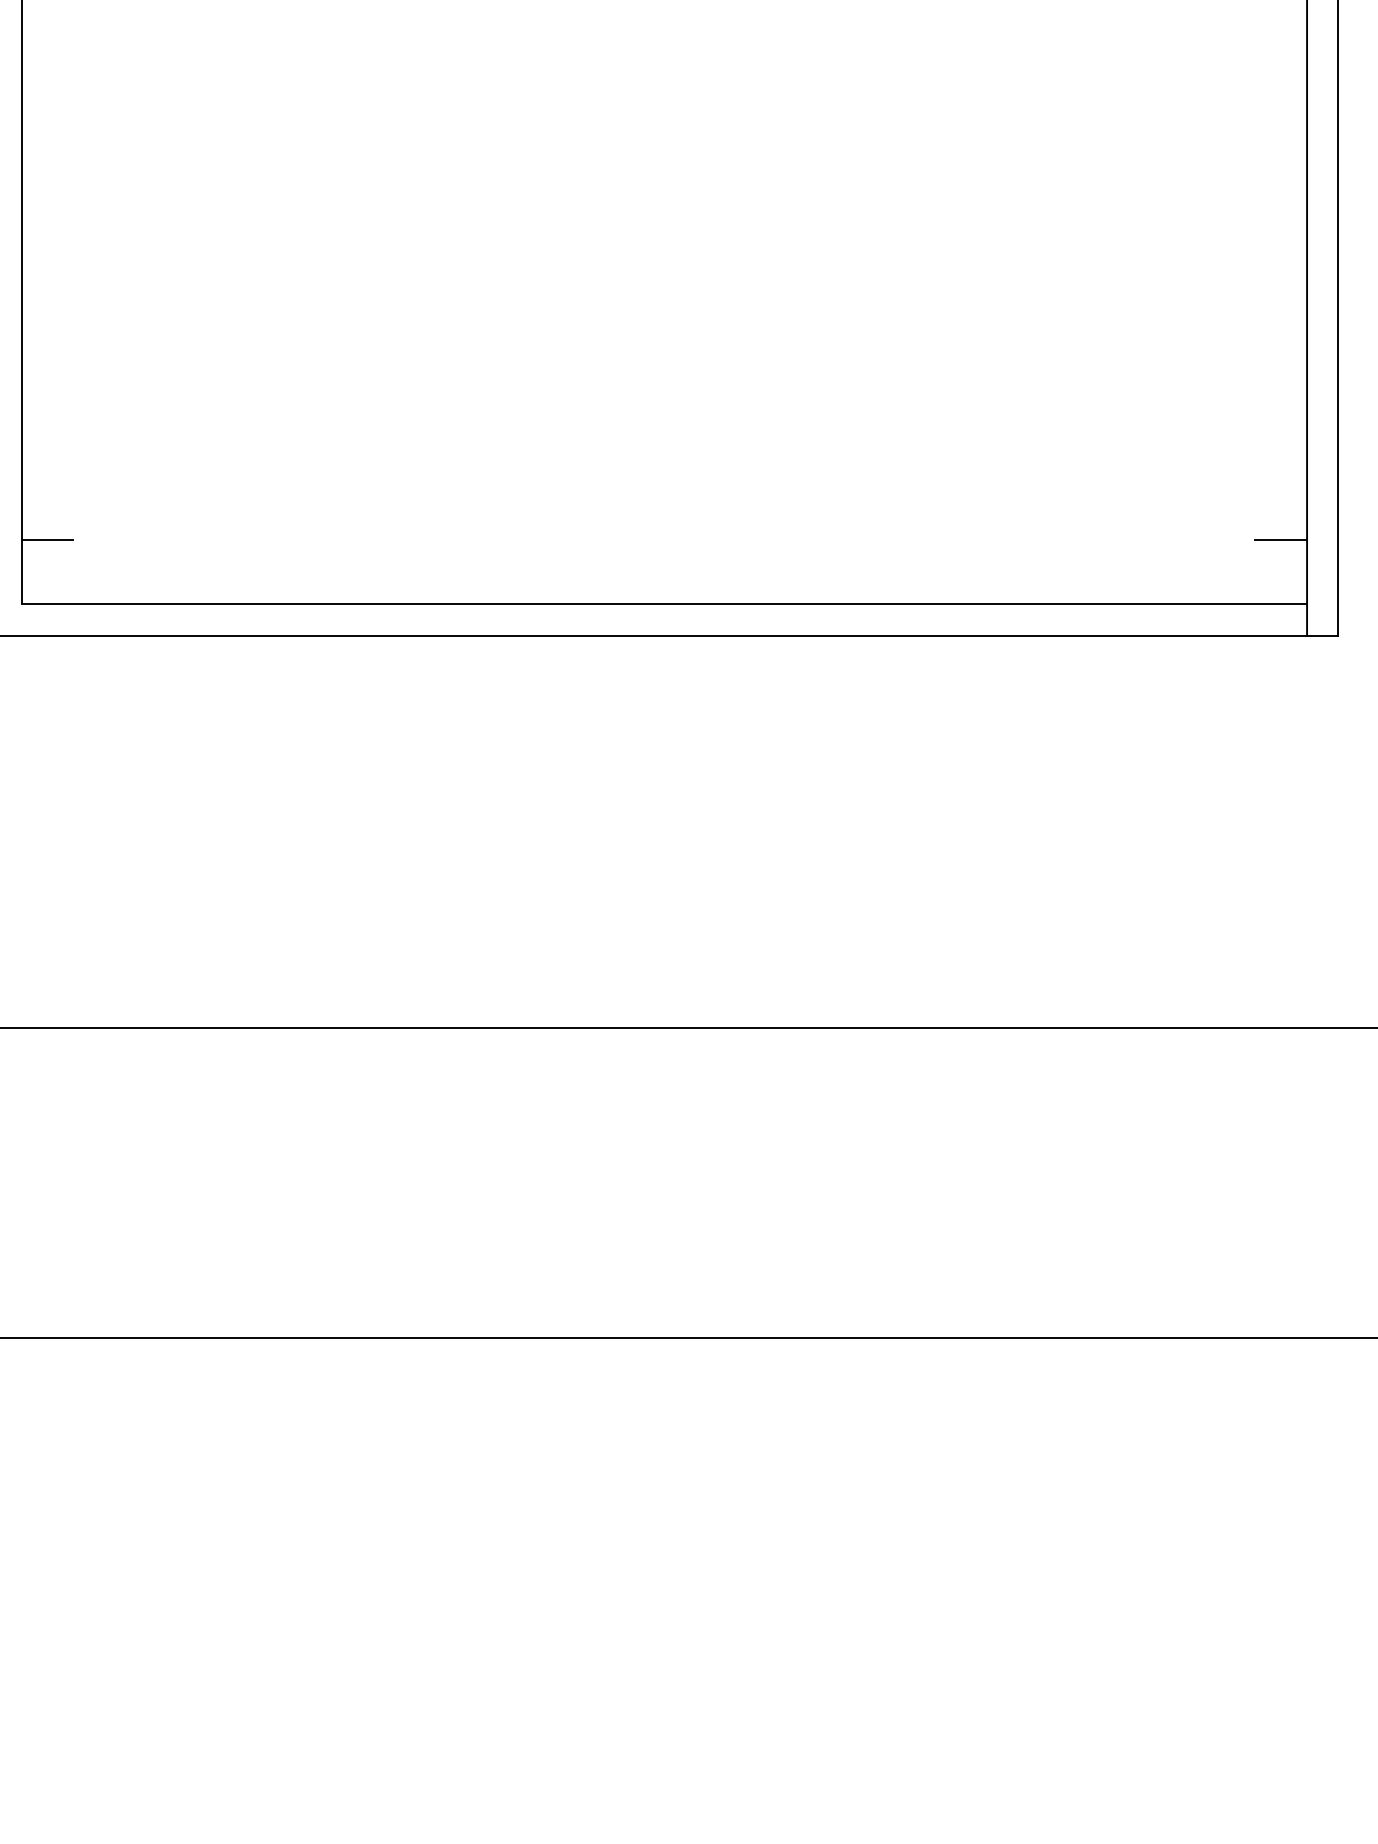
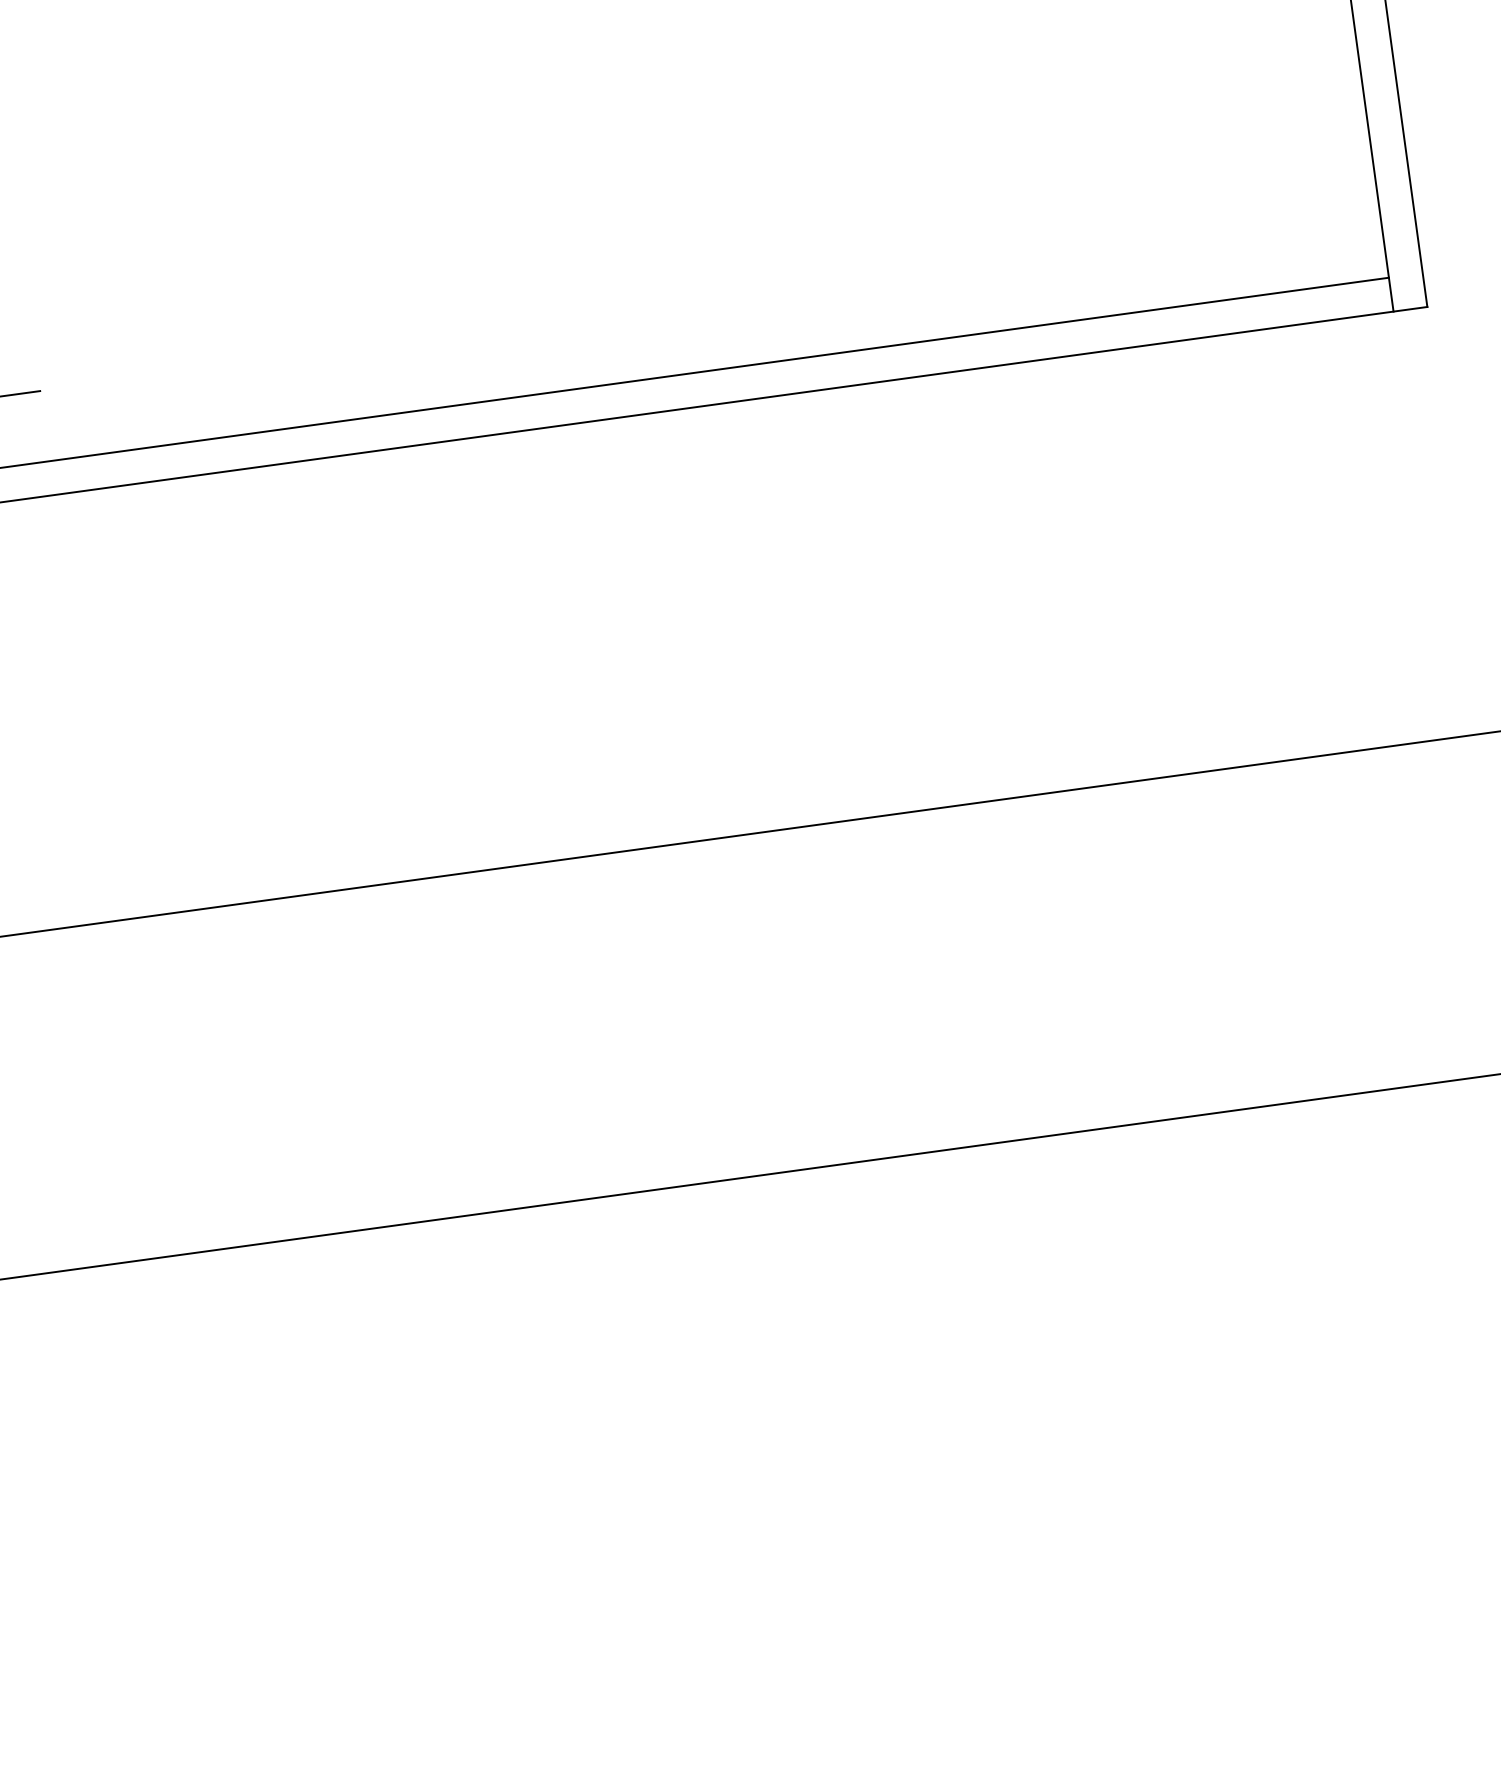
line: (1281, 539) -> (1351, 211), removed

